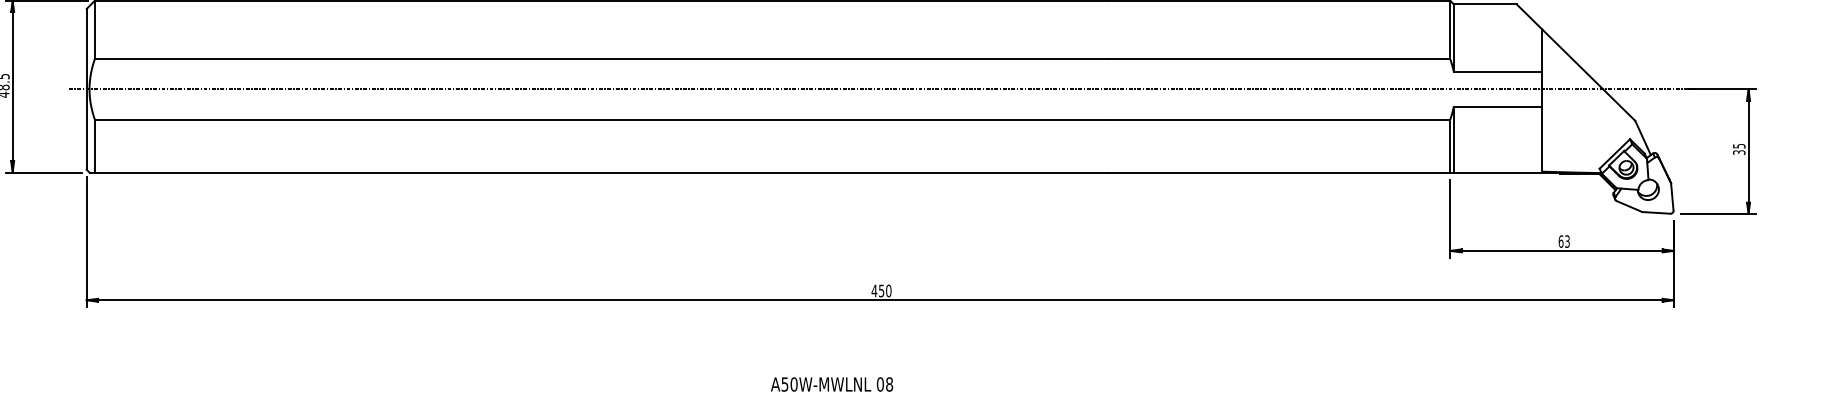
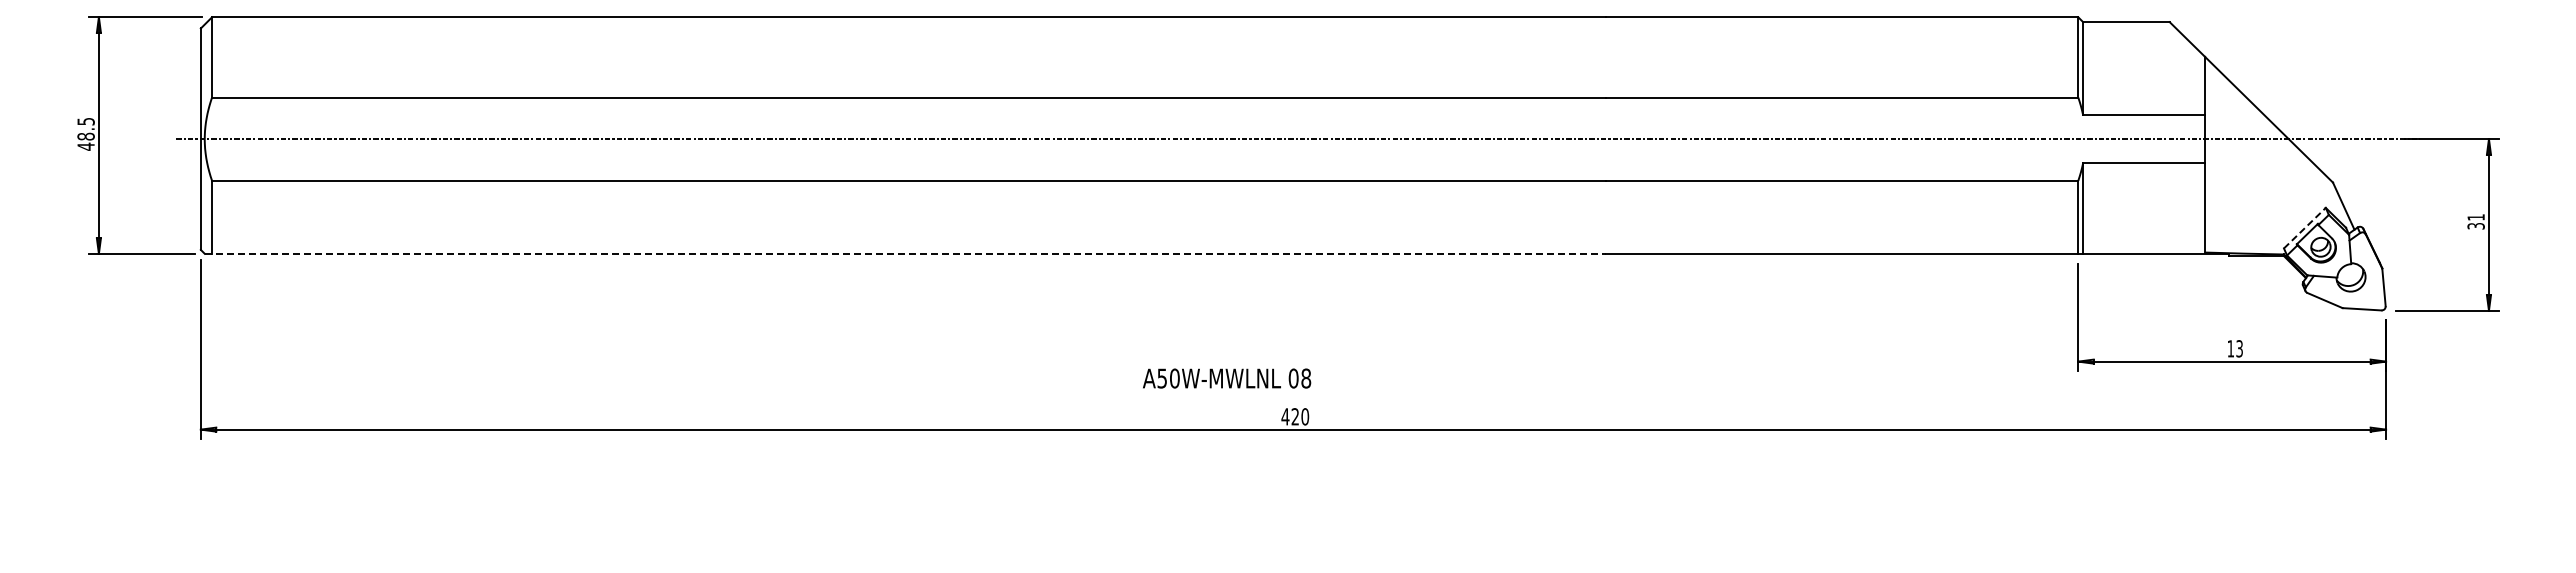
text: (1738, 146) -> (2475, 217), 35 -> 31
line: (1615, 153) -> (2305, 227), solid -> dashed
line: (598, 172) -> (905, 253), solid -> dashed
text: (1560, 241) -> (2230, 348), 63 -> 13
text: (881, 290) -> (1294, 416), 450 -> 420
text: (832, 384) -> (1227, 378), moved

